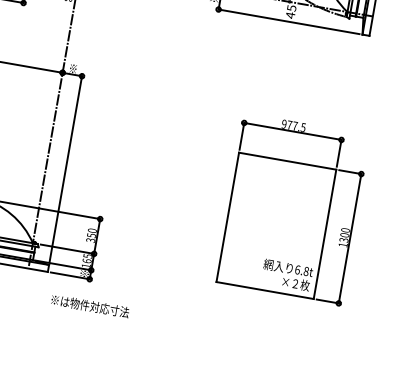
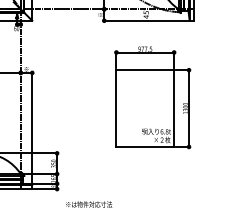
part: (291, 209) -> (152, 97), moved
text: (90, 306) -> (89, 204), moved

